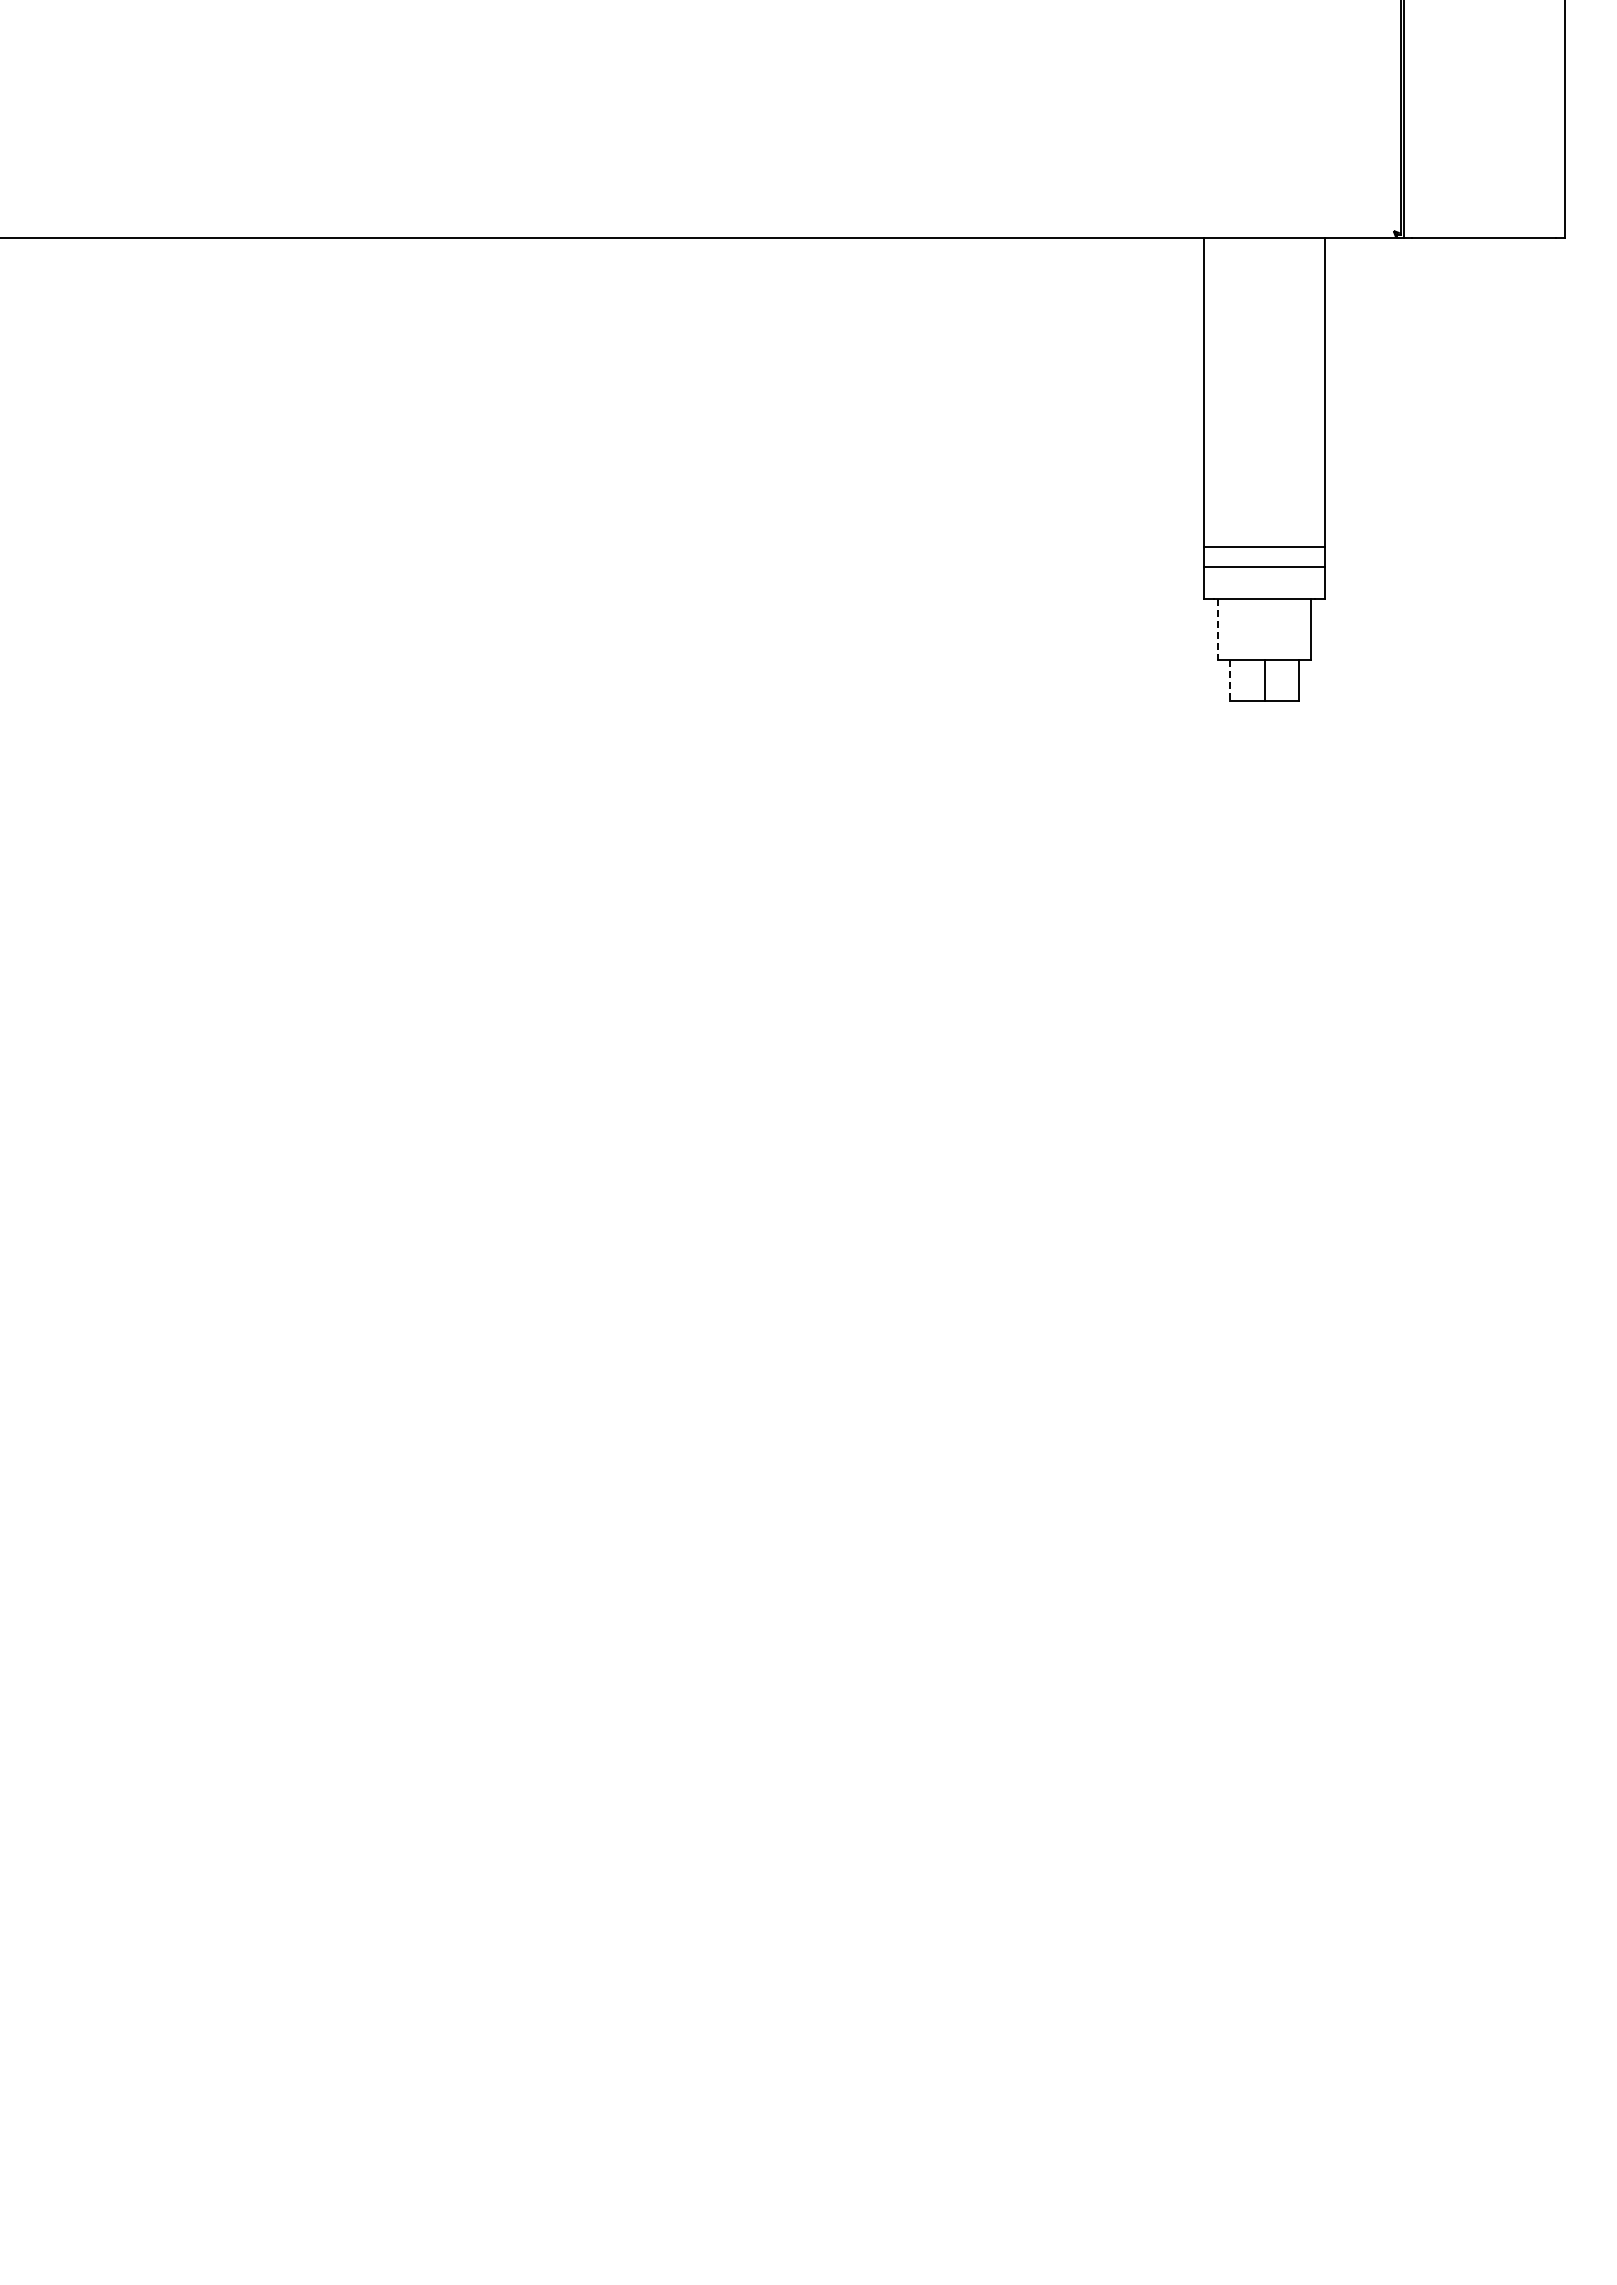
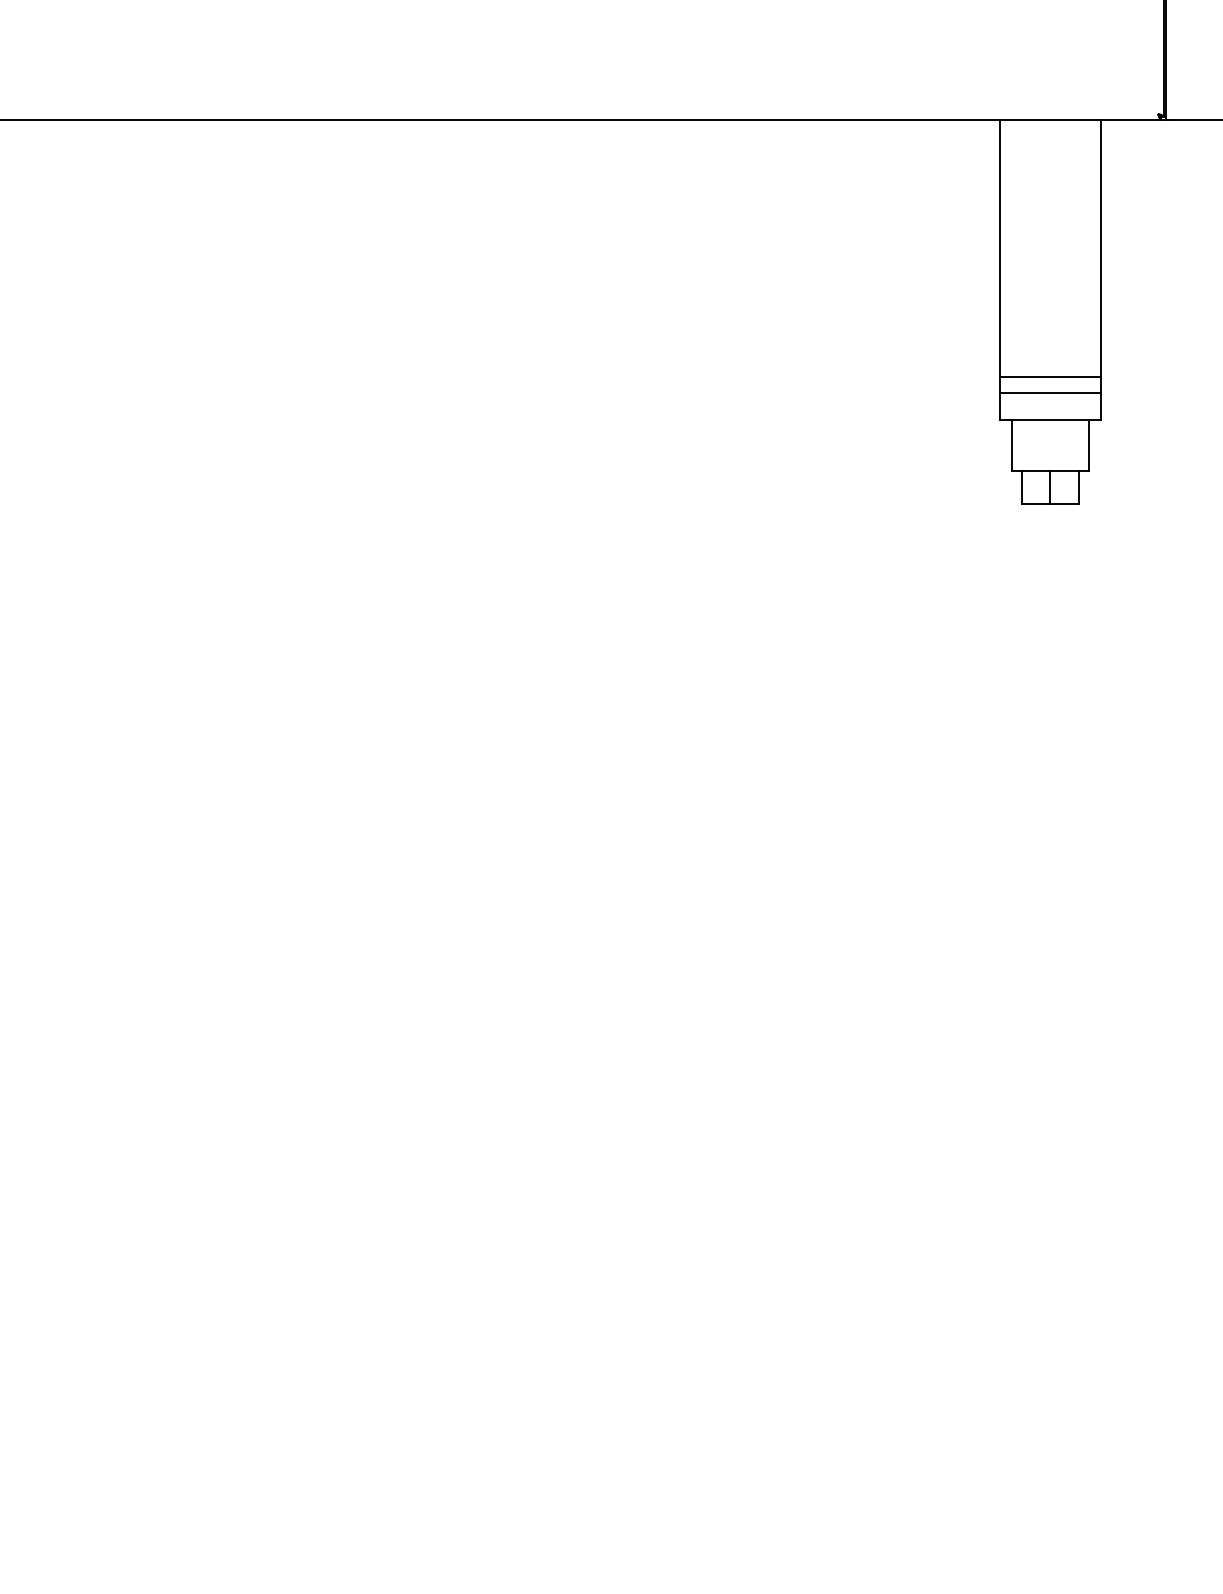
line: (1218, 629) -> (1012, 445), dashed -> solid
line: (1230, 680) -> (1022, 487), dashed -> solid

